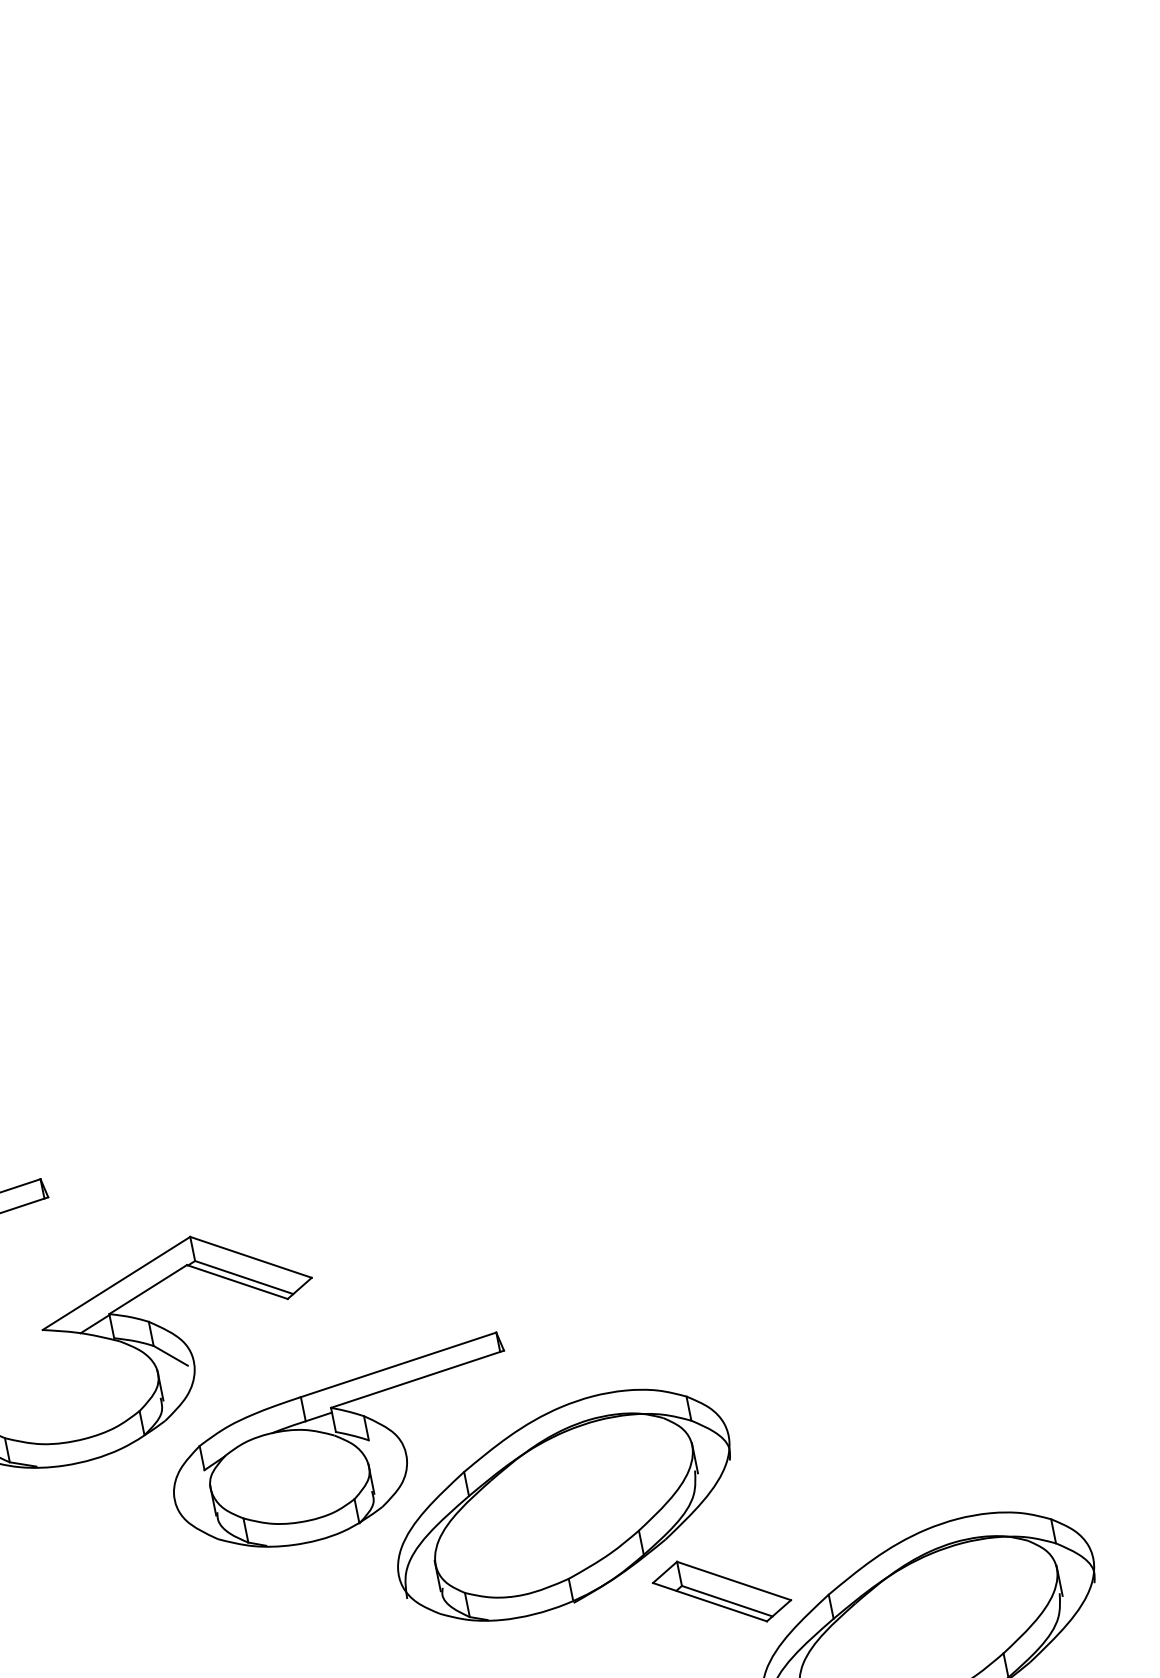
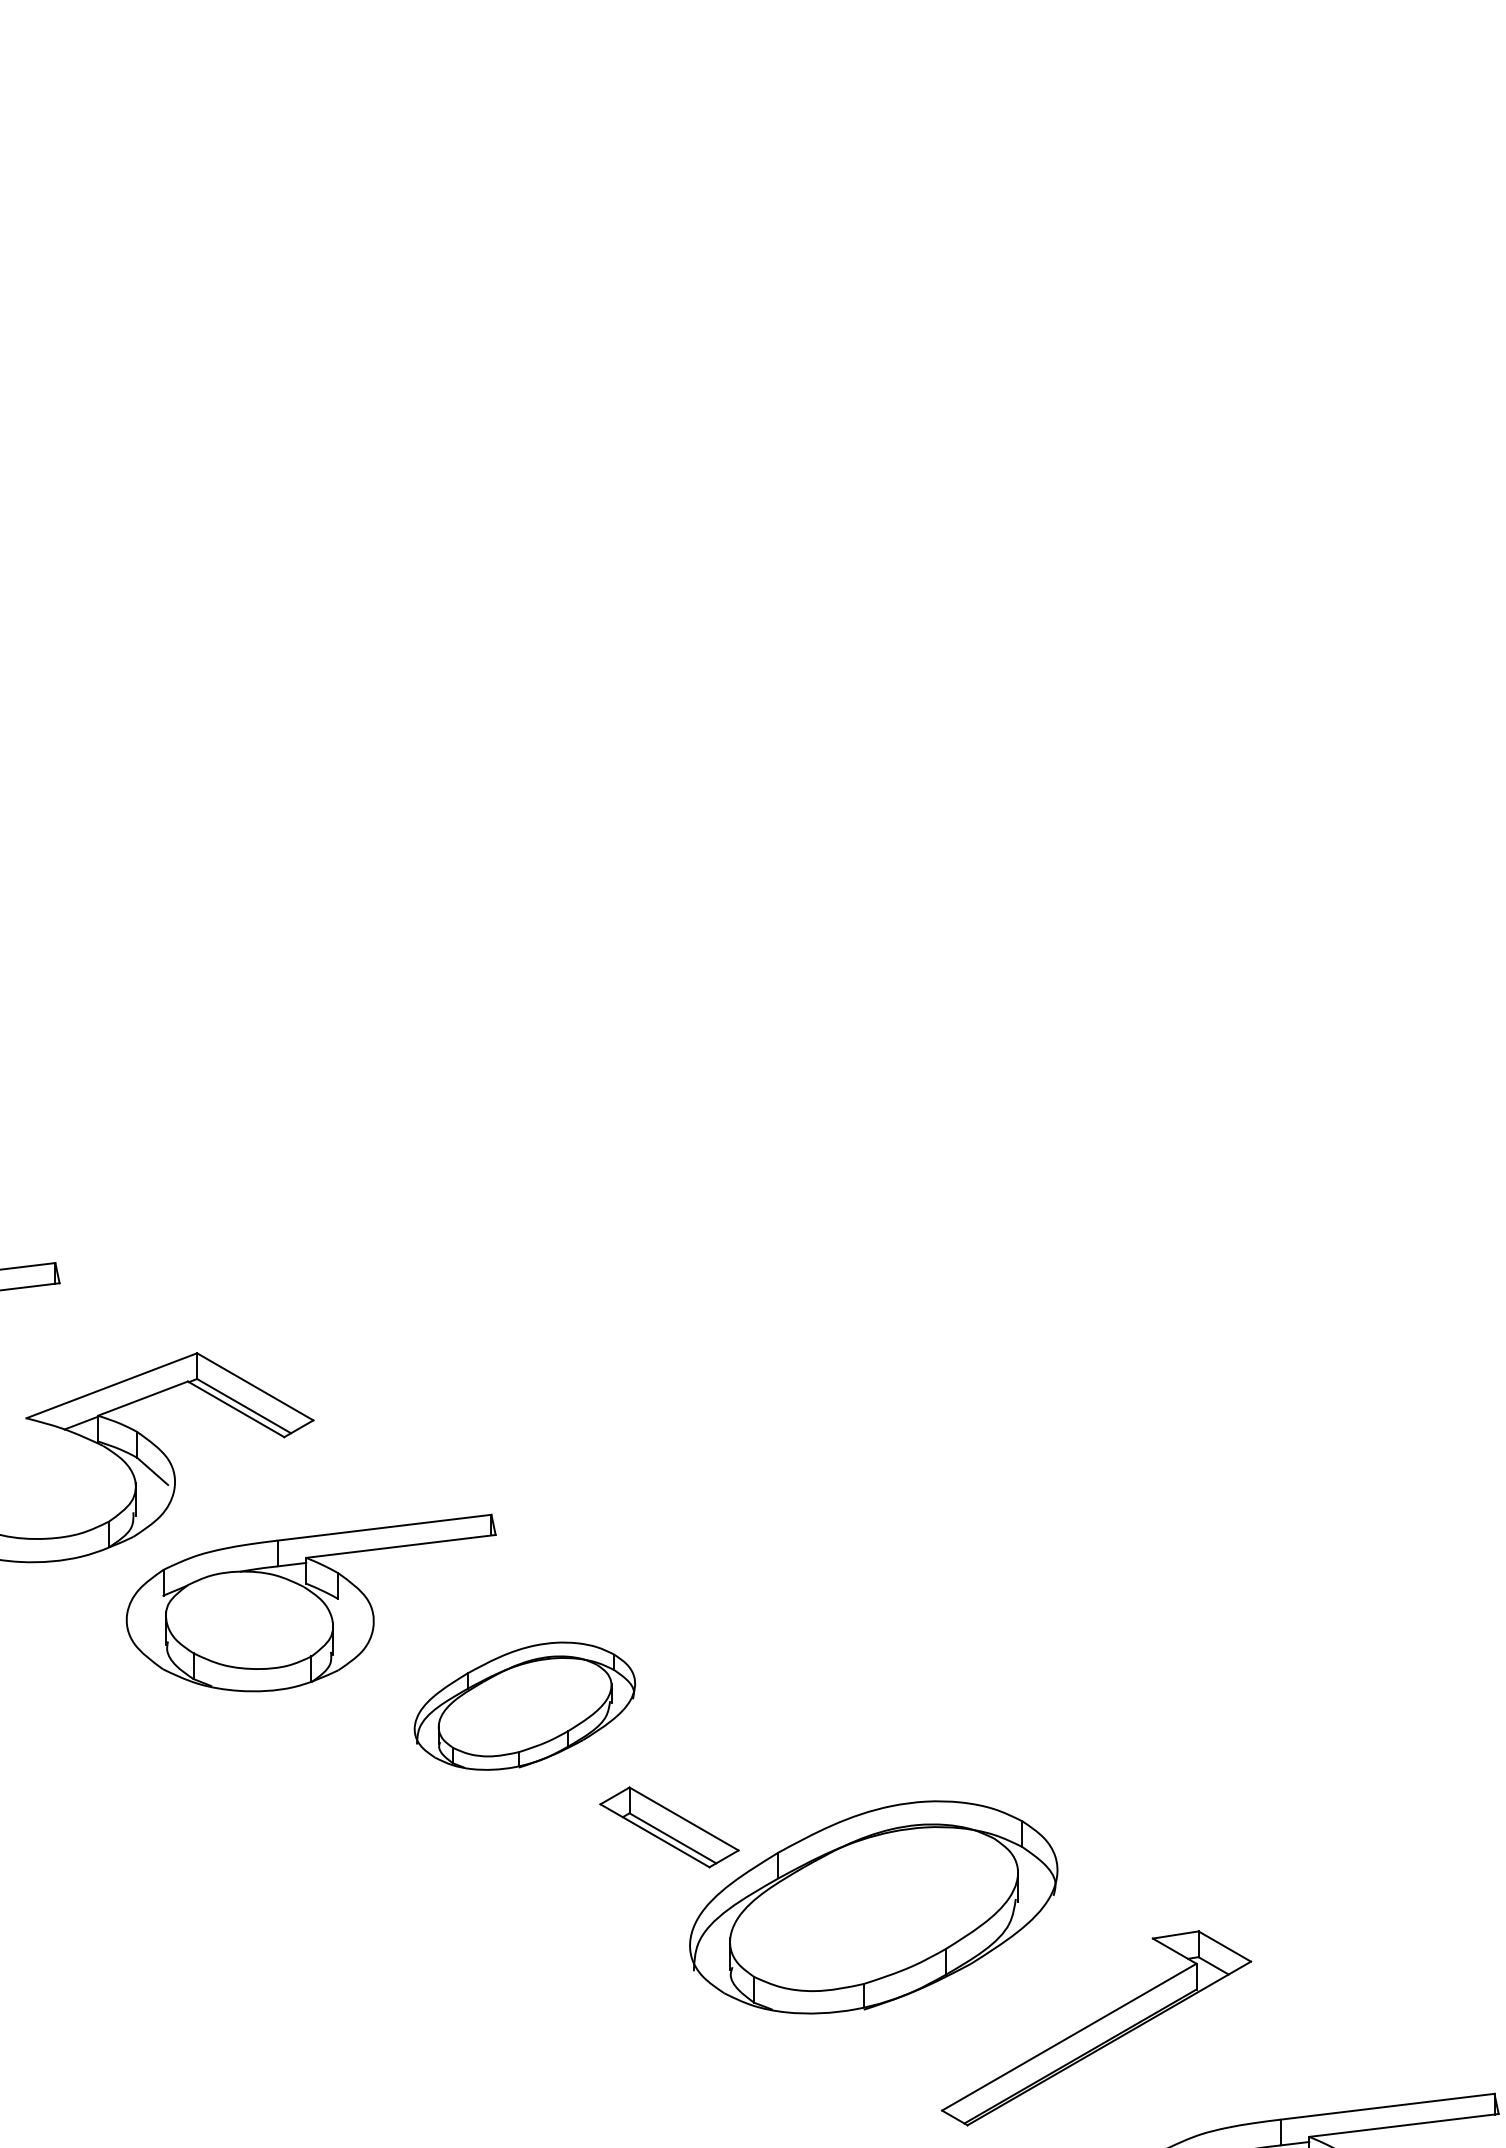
part: (563, 1505) -> (524, 1706), size x0.6

